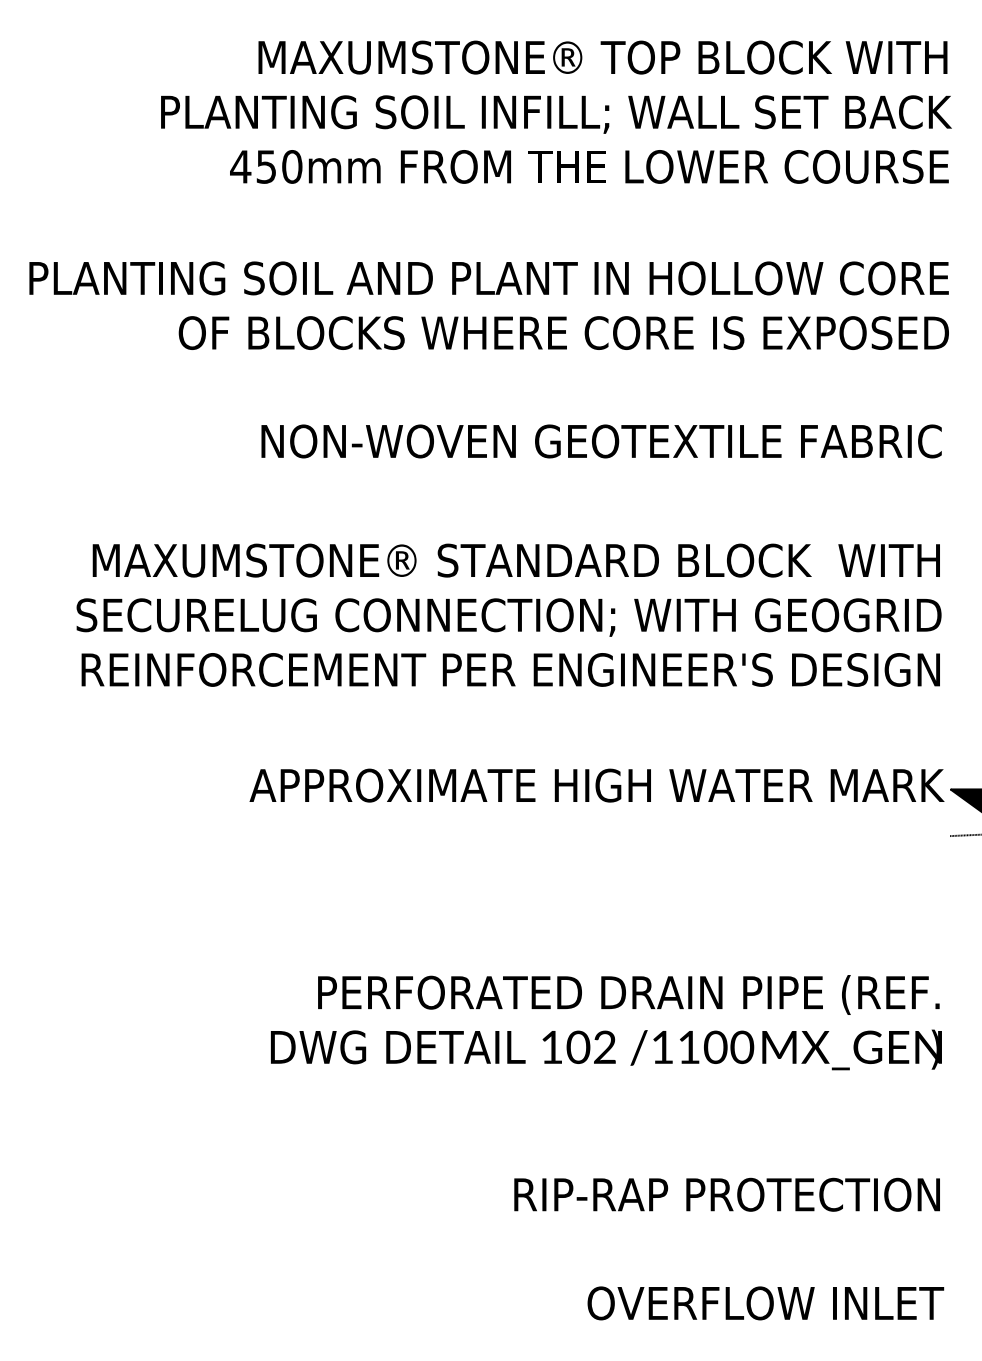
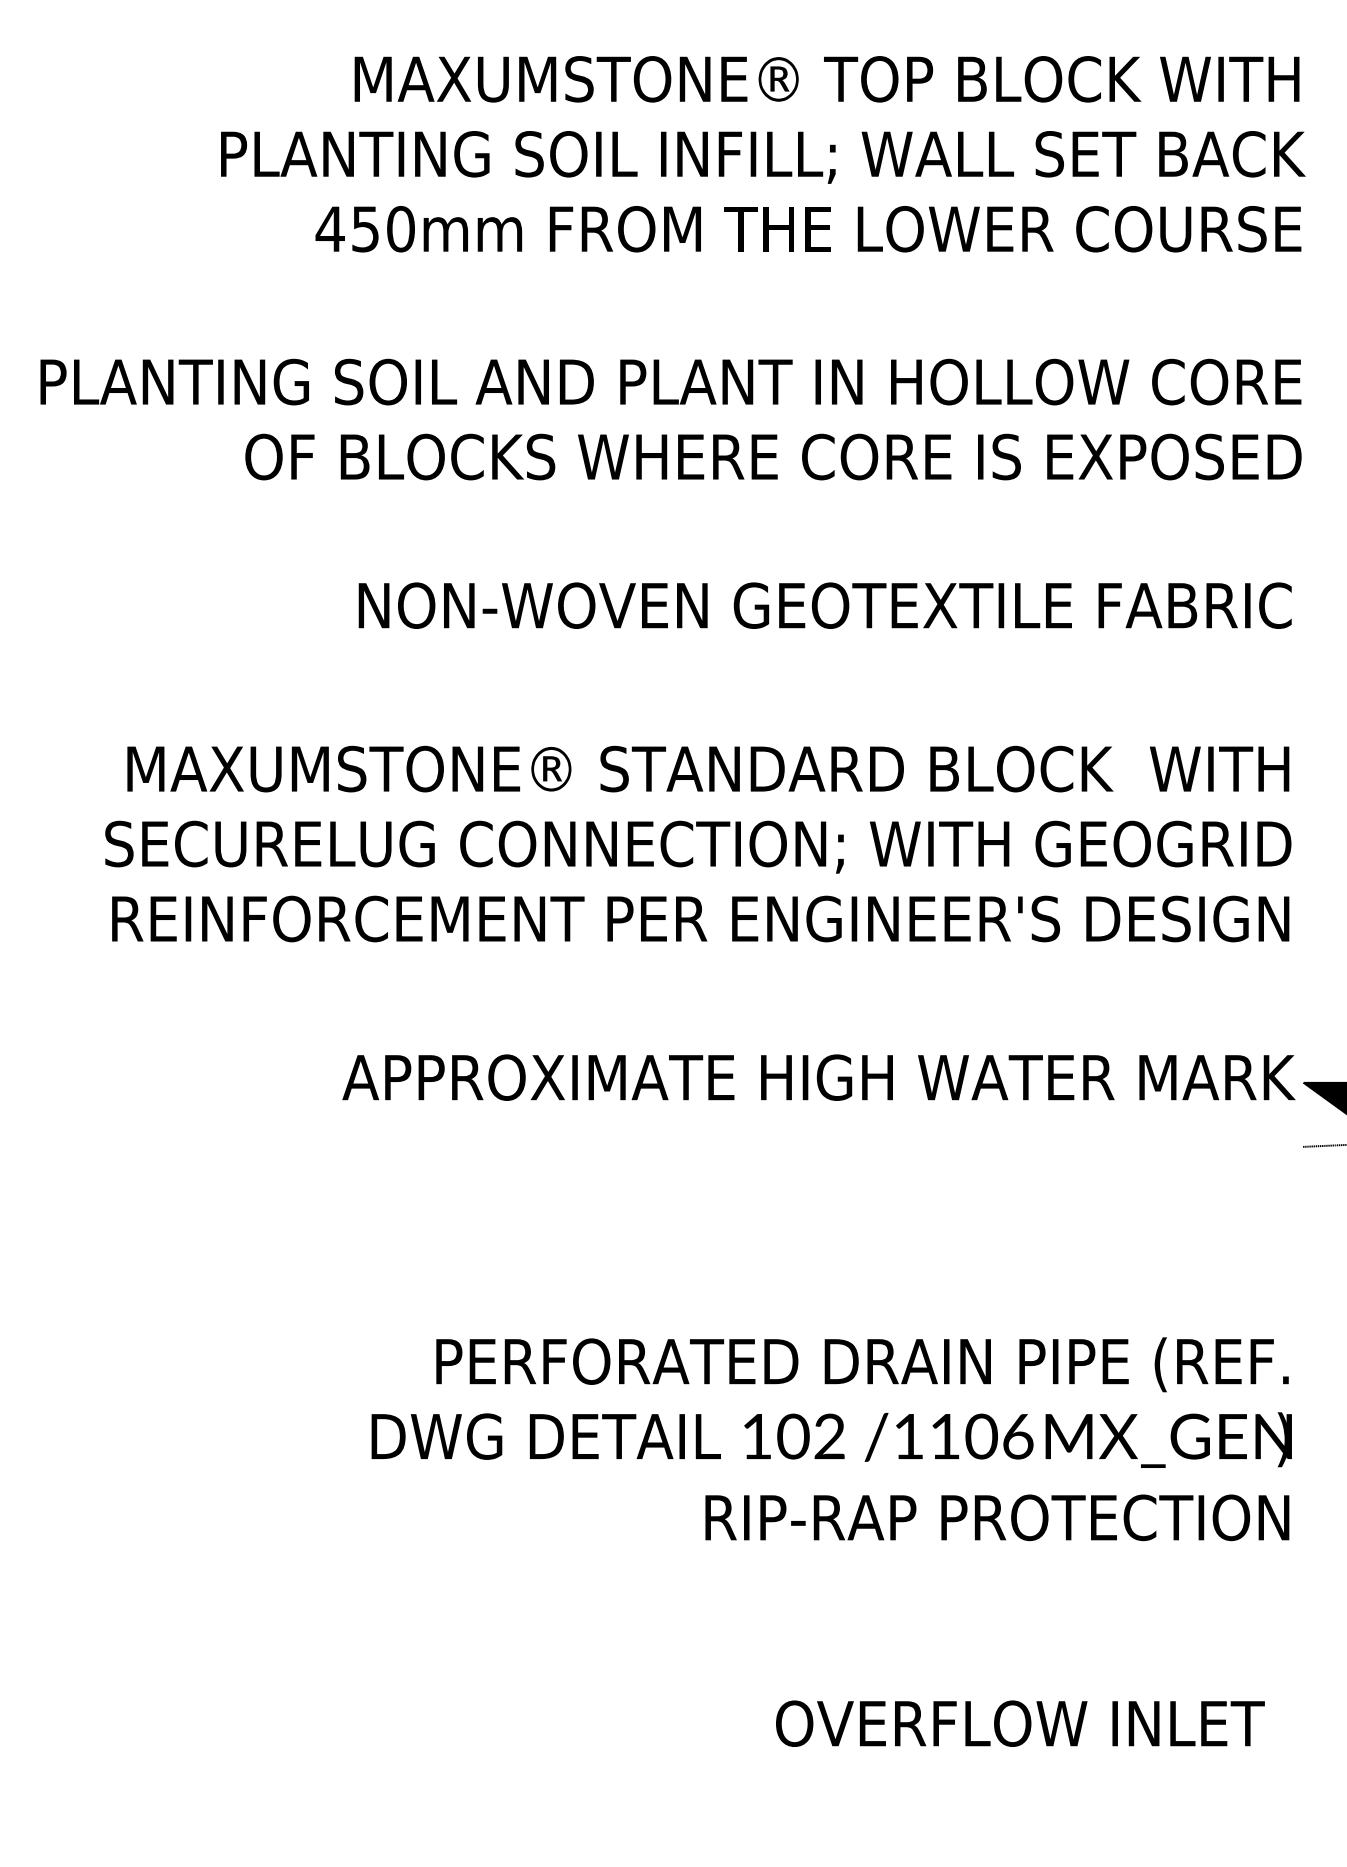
text: (741, 1047) -> (1017, 1436), /1100 -> /1106
text: (727, 1194) -> (997, 1517), moved
text: (765, 1303) -> (1020, 1723), moved

